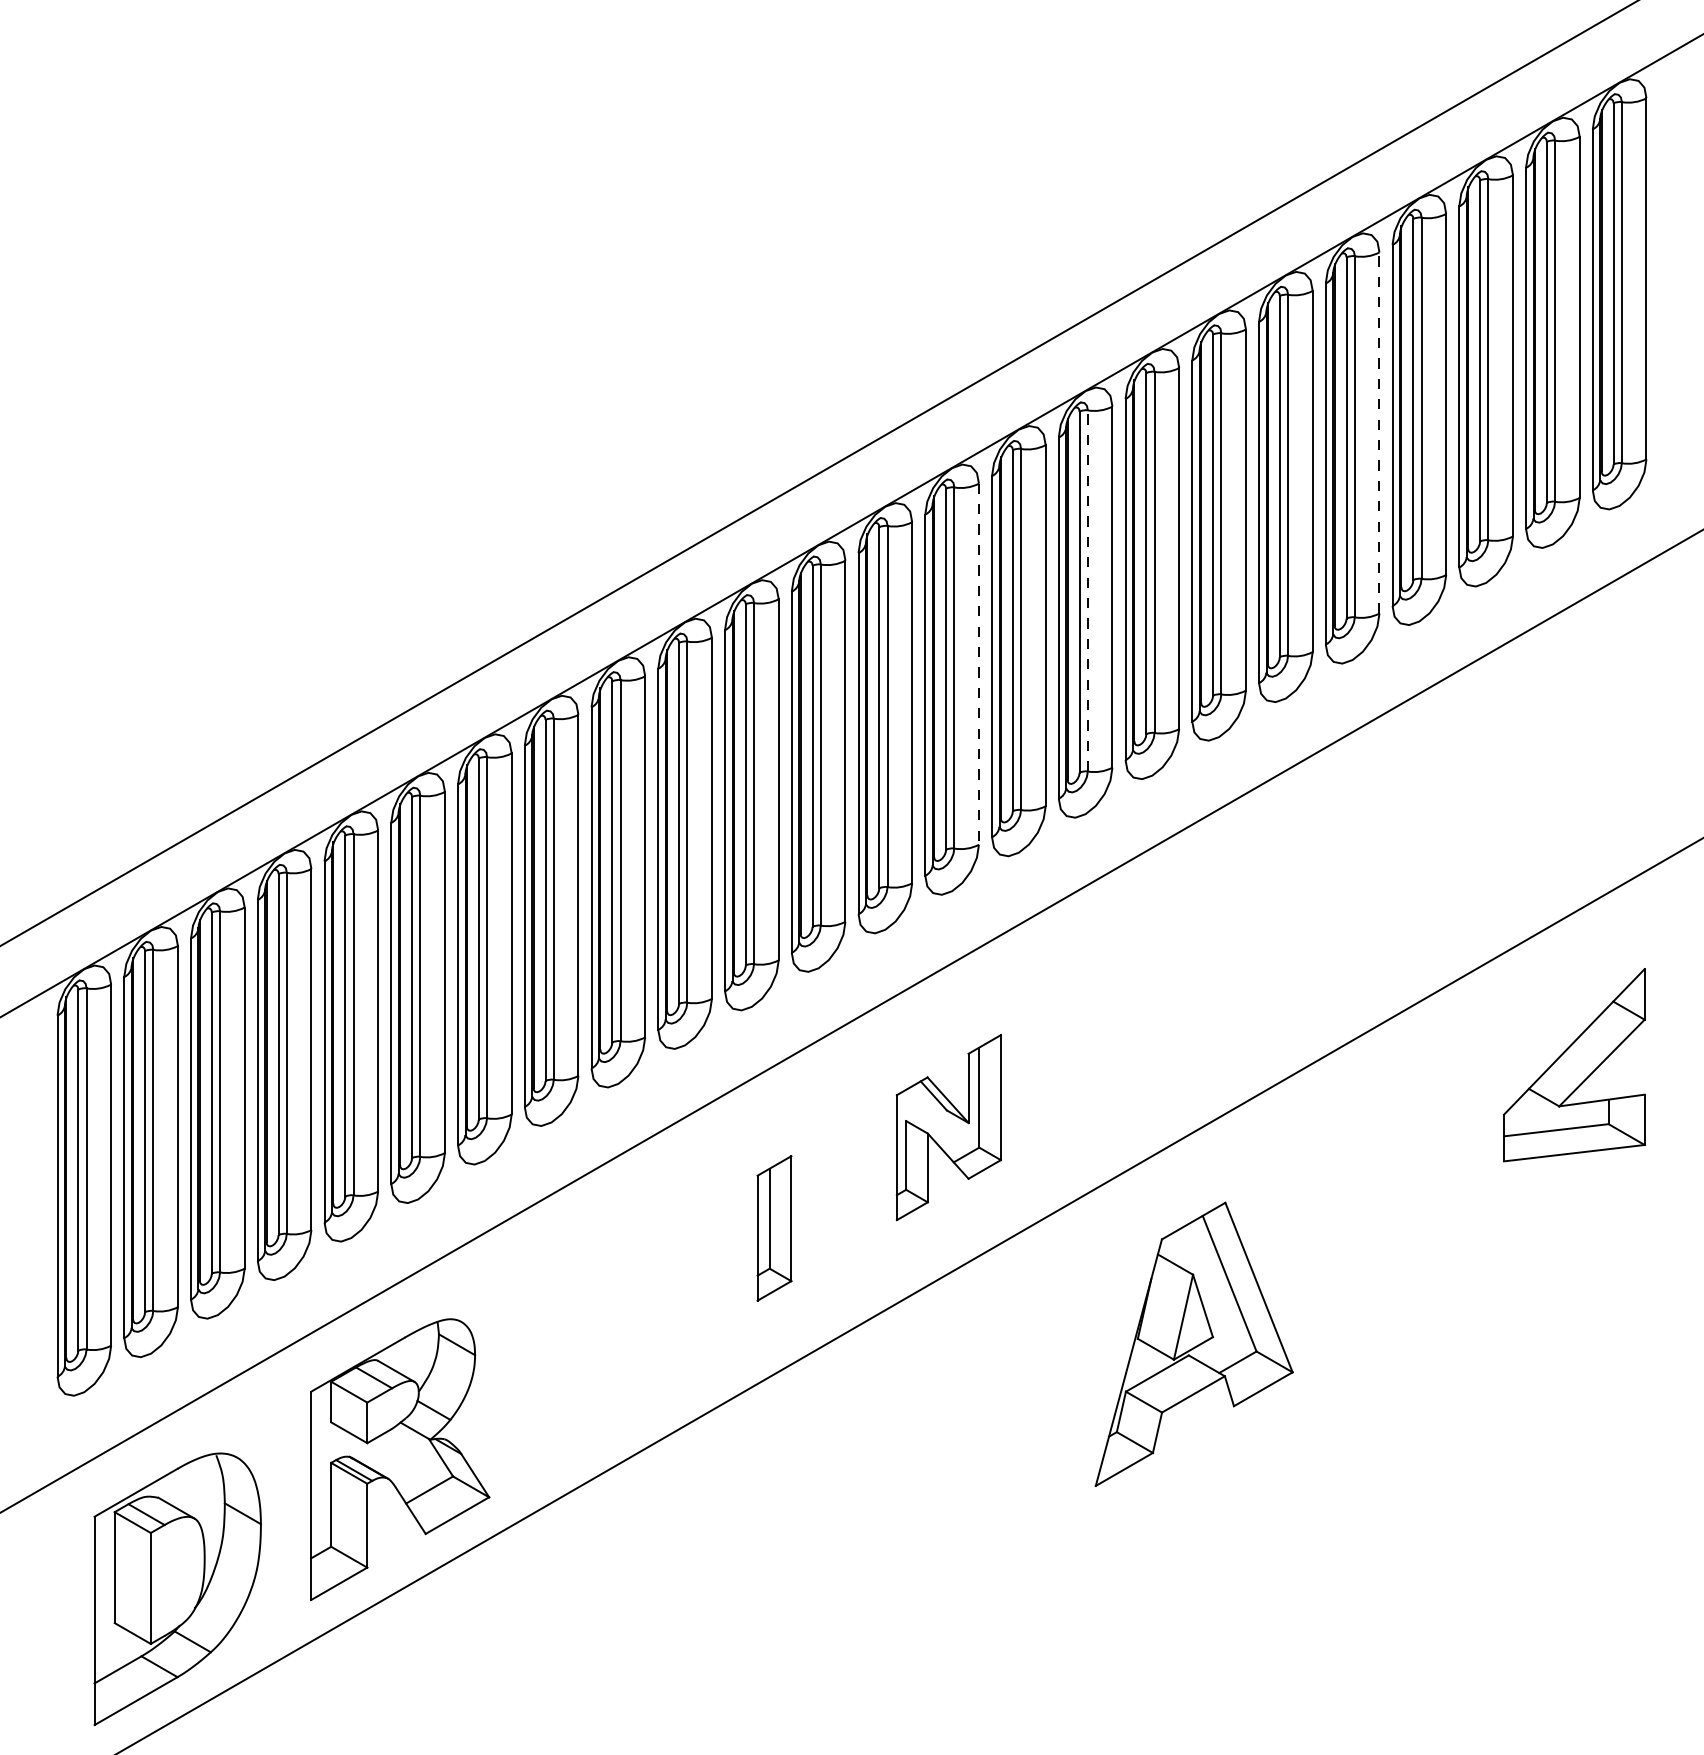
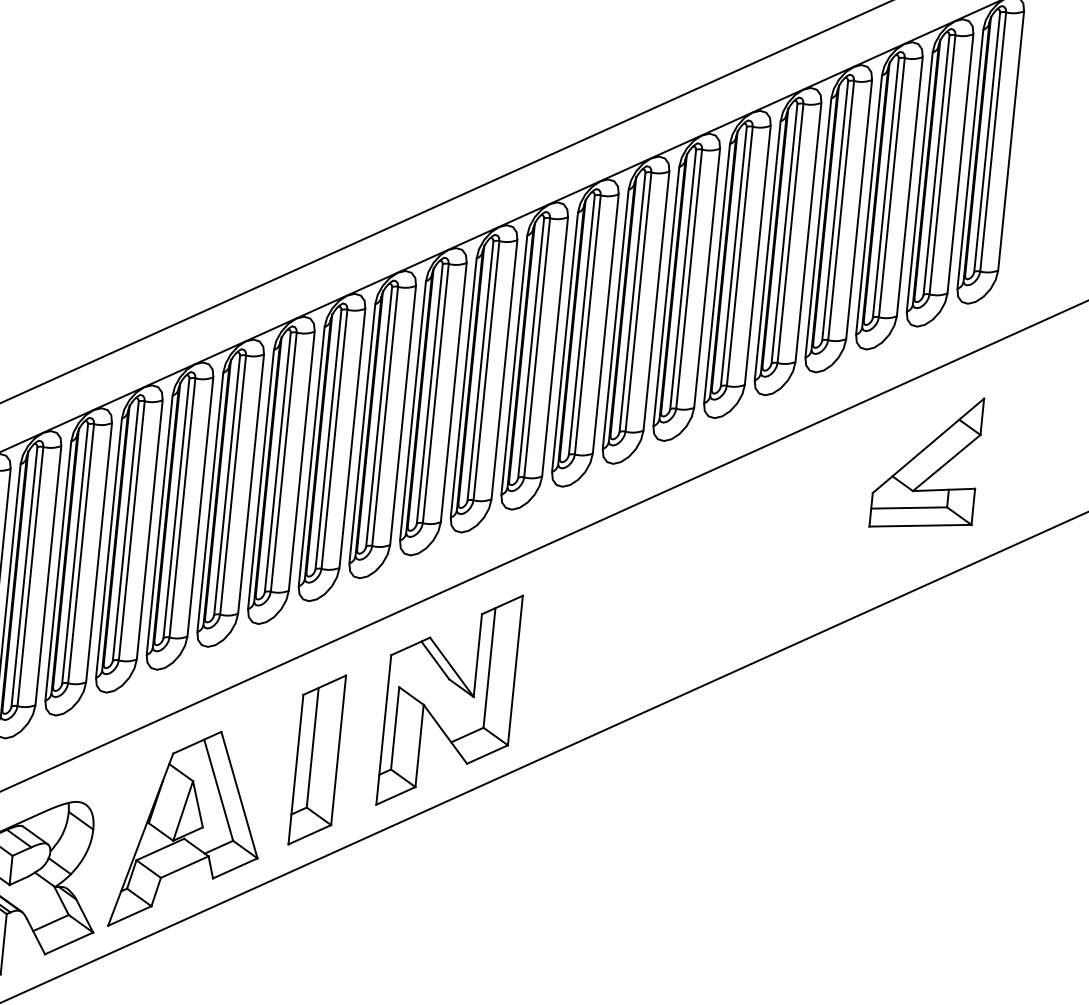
line: (1379, 433) -> (808, 232), dashed -> solid
line: (1087, 590) -> (587, 324), dashed -> solid
line: (978, 664) -> (504, 369), dashed -> solid
part: (1574, 1065) -> (926, 462), moved
part: (948, 1127) -> (449, 700), size x1.67
part: (774, 1228) -> (317, 760), size x1.67
part: (1193, 1343) -> (188, 830), moved

